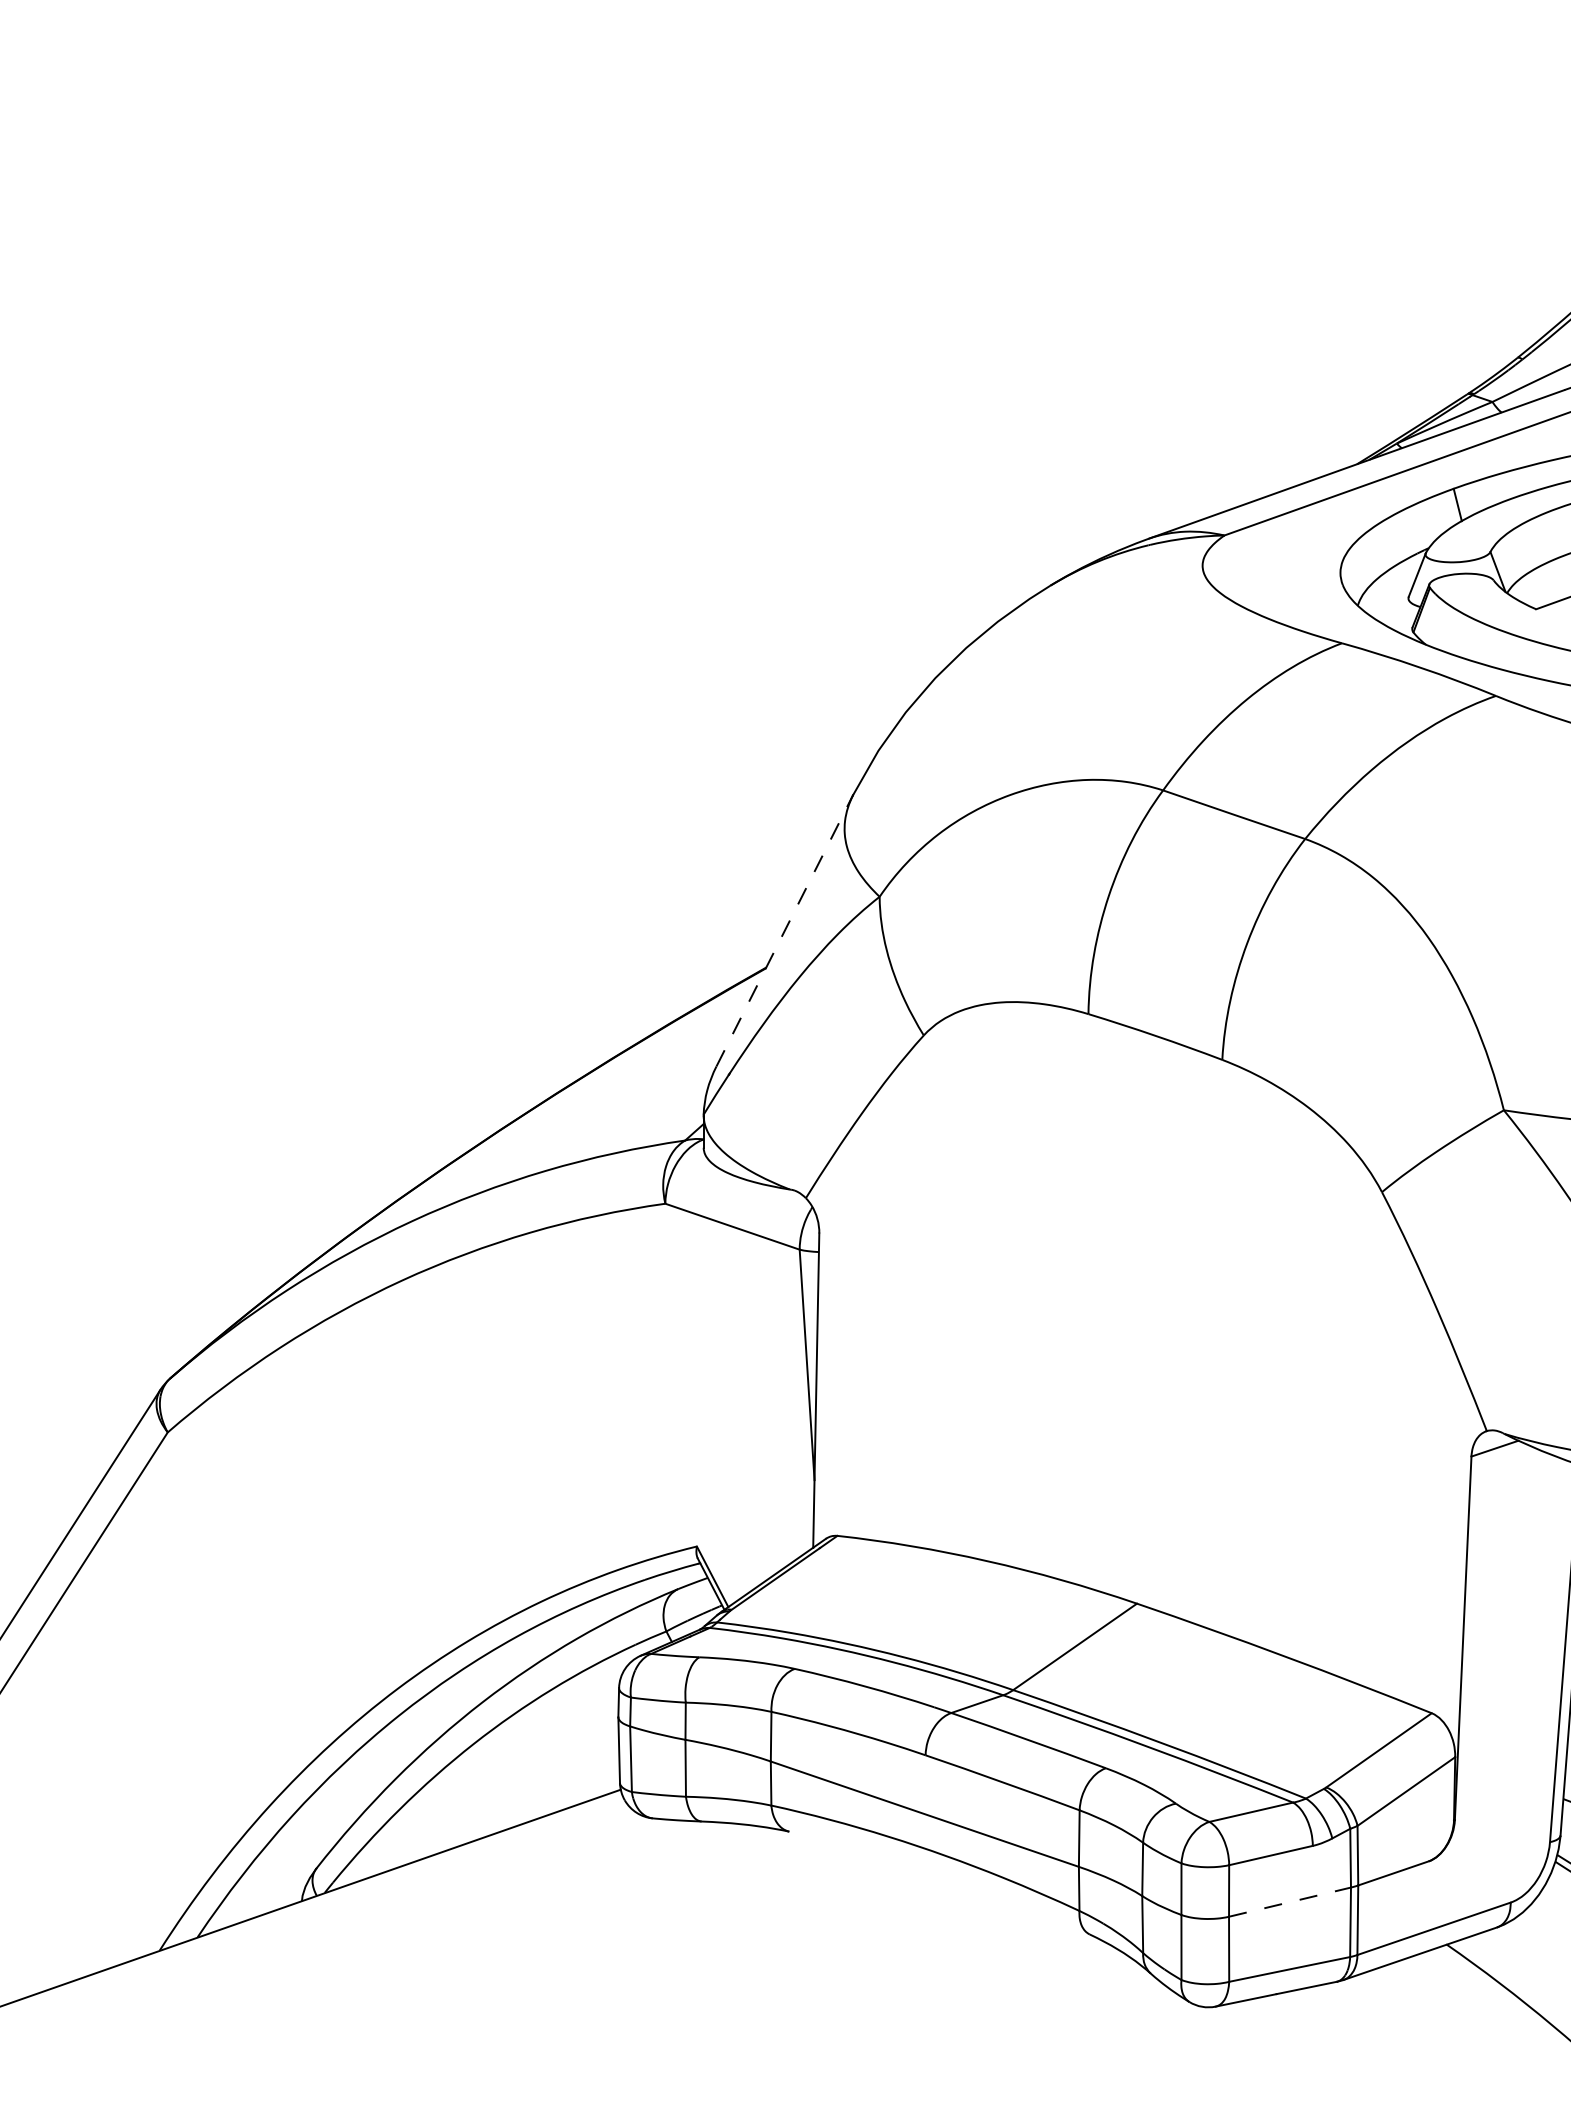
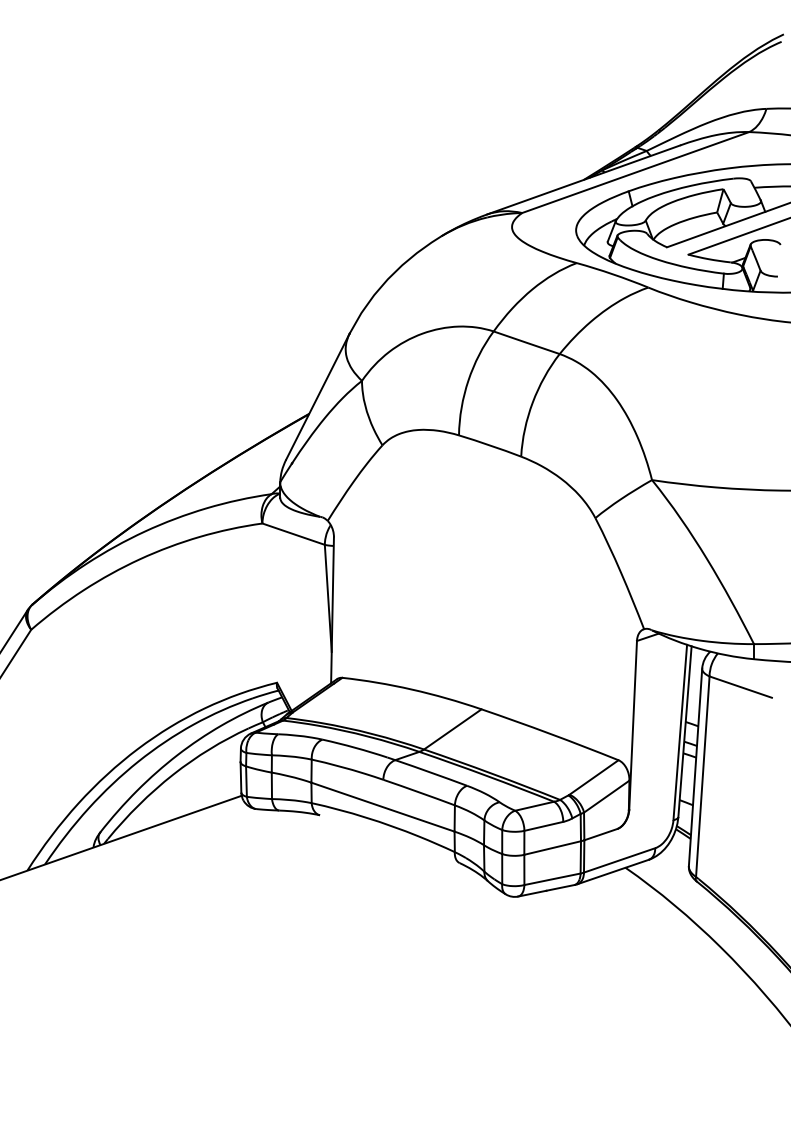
line: (783, 930) -> (317, 396), dashed -> solid
line: (1291, 1901) -> (553, 847), dashed -> solid

